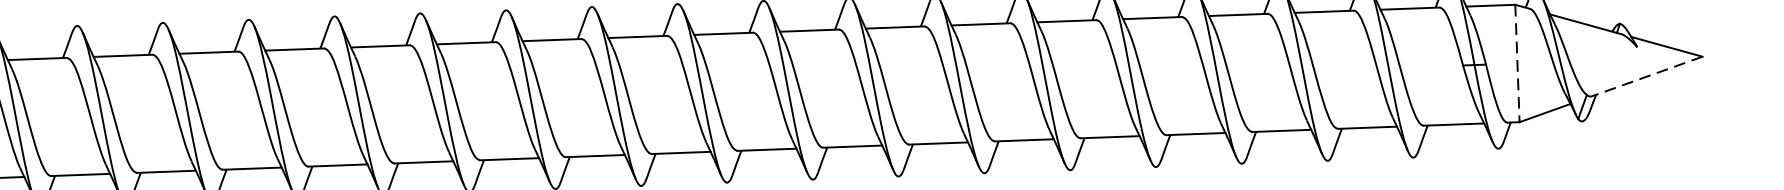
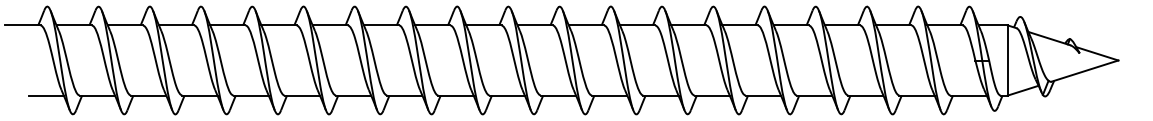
line: (1516, 65) -> (1007, 61), dashed -> solid
line: (1646, 77) -> (1084, 71), dashed -> solid

